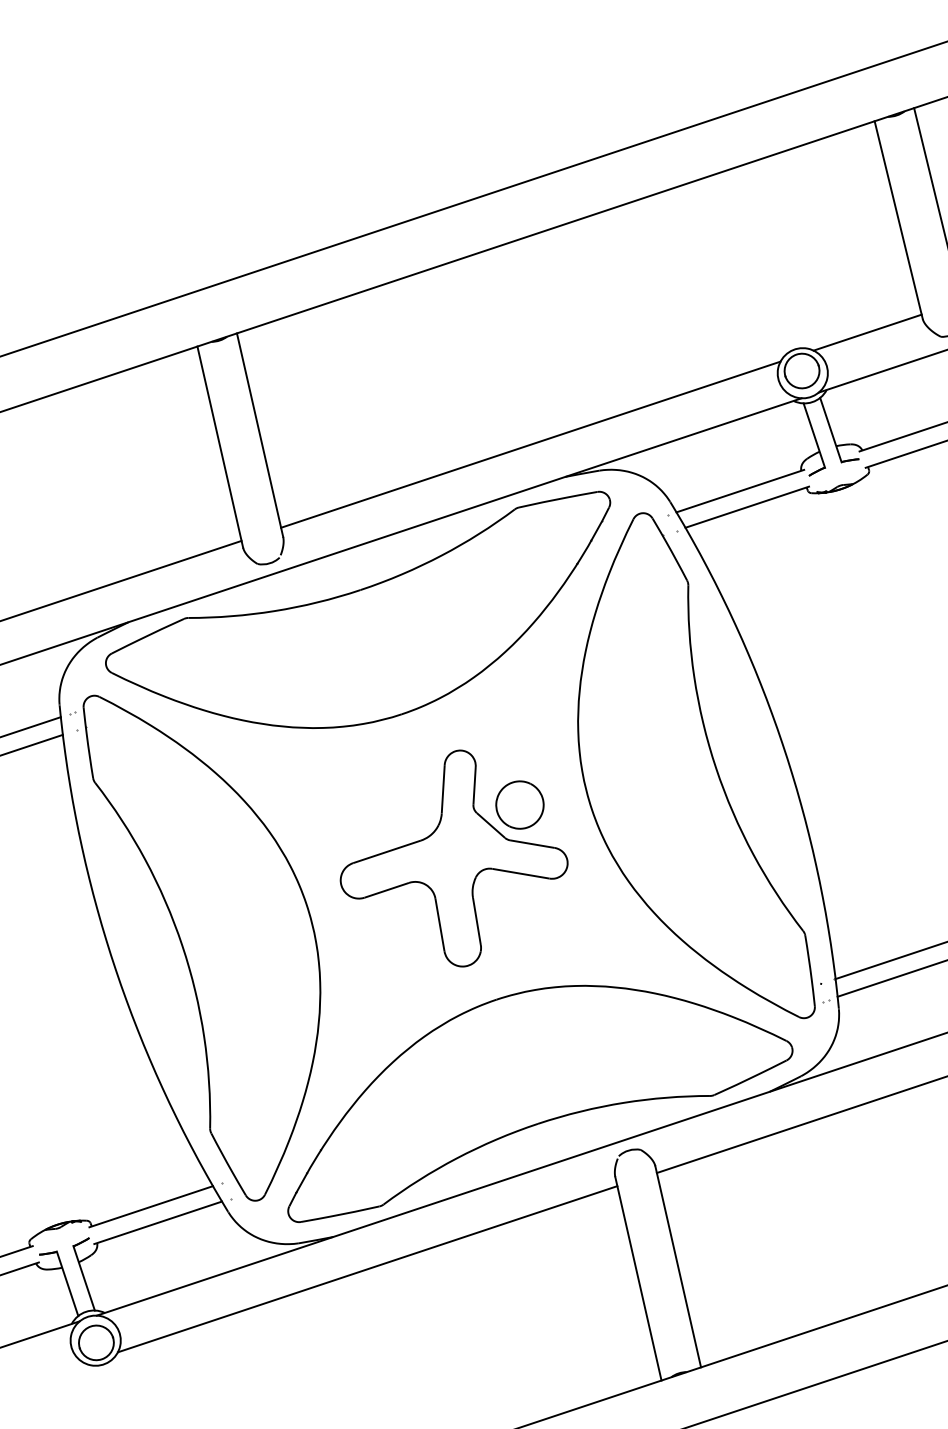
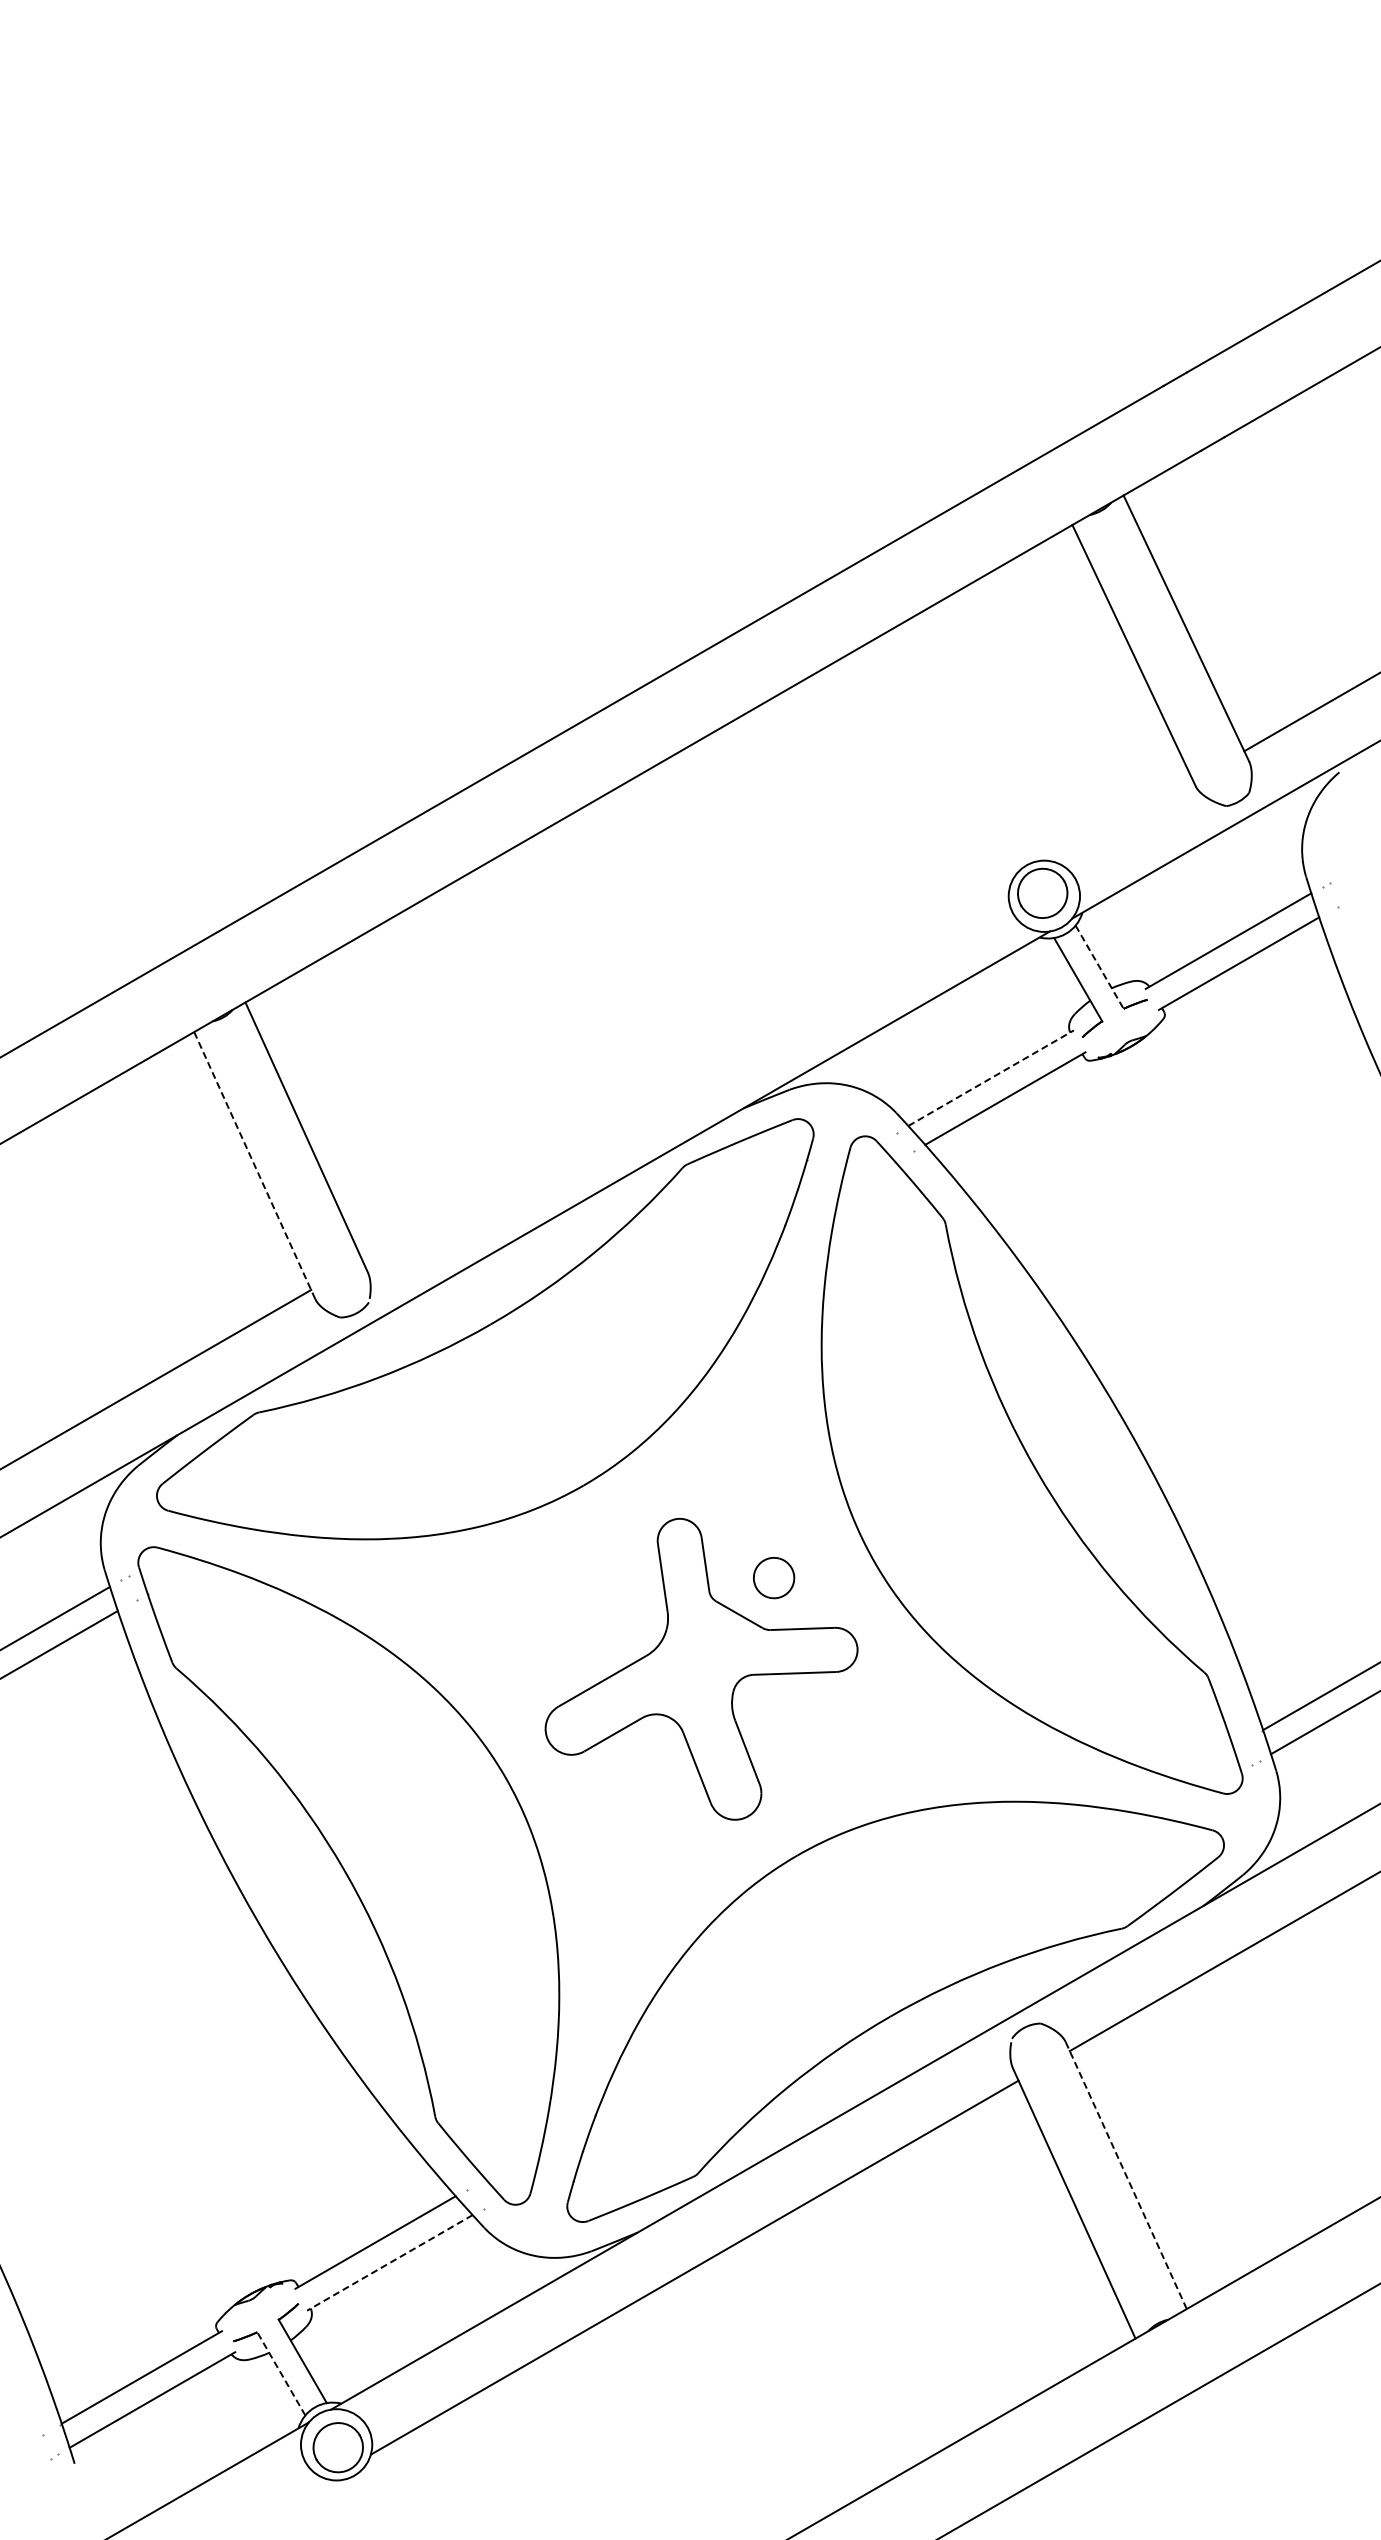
line: (868, 332) -> (1123, 820), removed
line: (831, 430) -> (1100, 967), solid -> dashed
line: (530, 444) -> (686, 1073), removed
line: (220, 447) -> (254, 1165), solid -> dashed
line: (740, 491) -> (991, 1078), solid -> dashed
part: (519, 804) -> (773, 1577), size x0.6
line: (157, 1222) -> (389, 2262), solid -> dashed
line: (678, 1266) -> (1126, 2175), solid -> dashed
line: (67, 1283) -> (280, 2373), solid -> dashed

